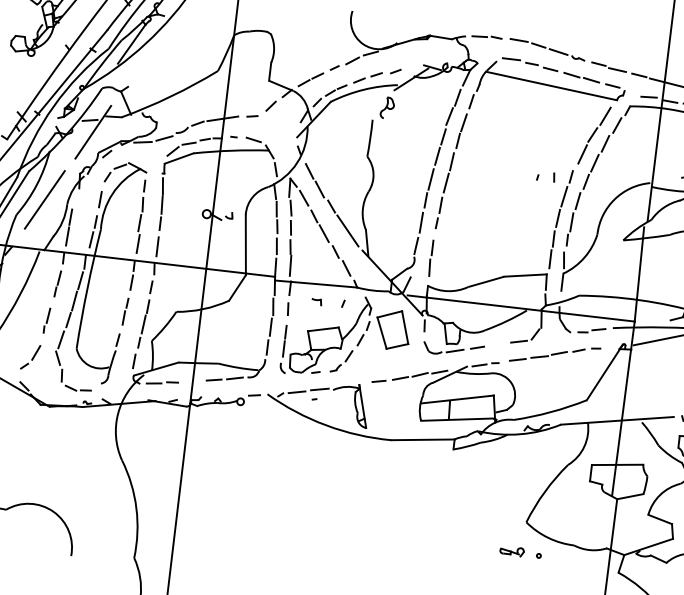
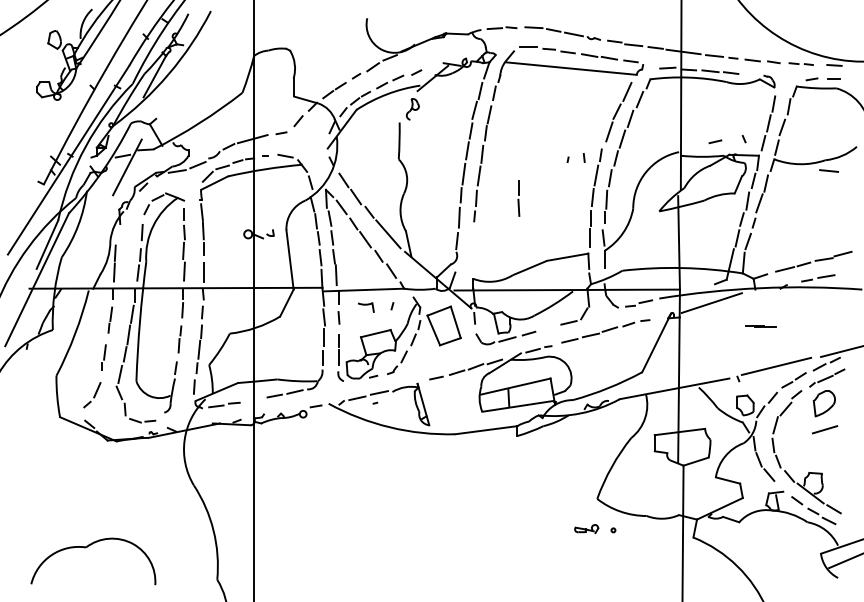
line: (44, 199) -> (87, 238), removed
part: (430, 258) -> (518, 198), moved
part: (316, 301) -> (365, 307), size x1.6

